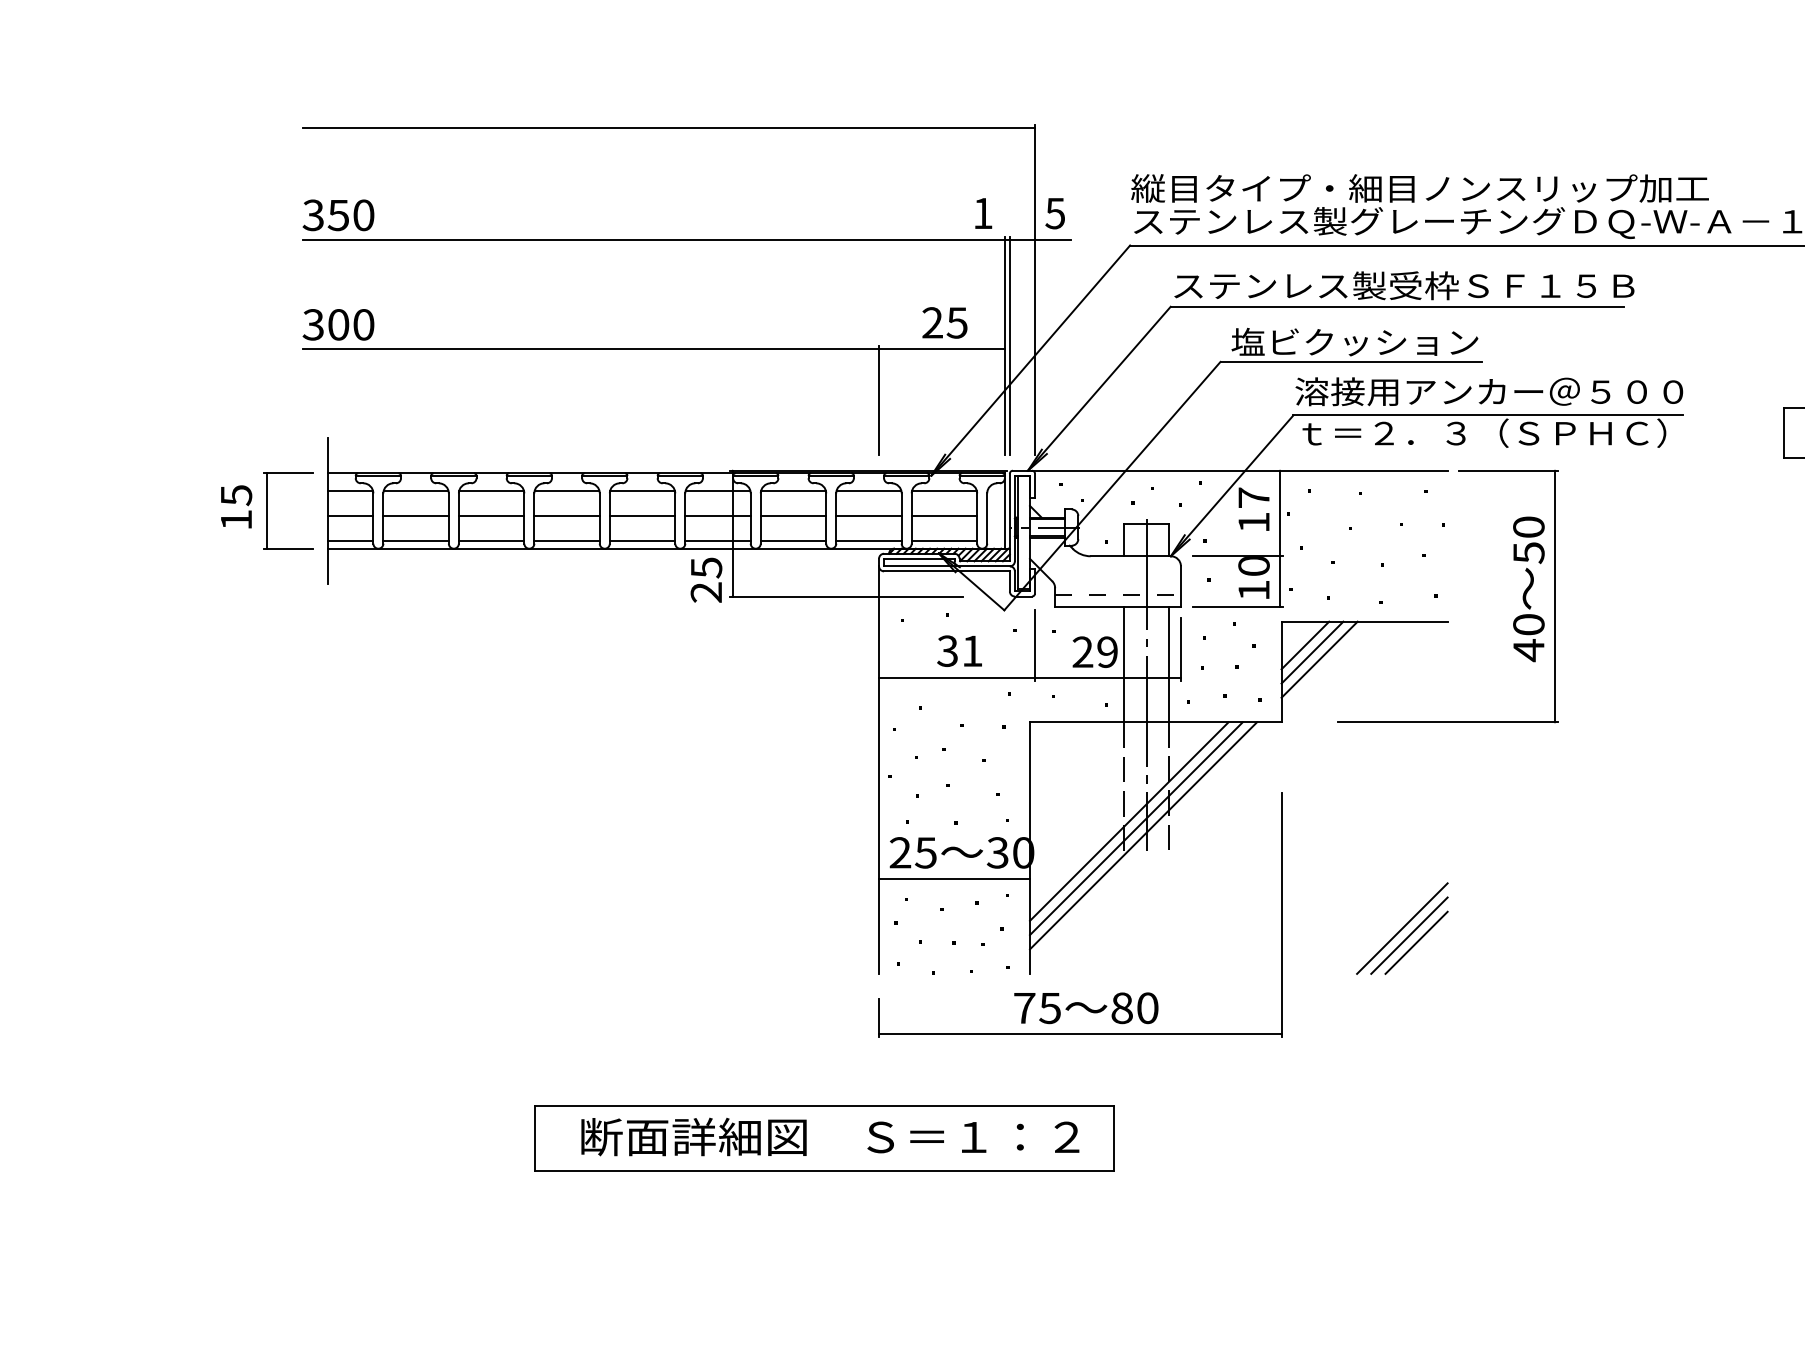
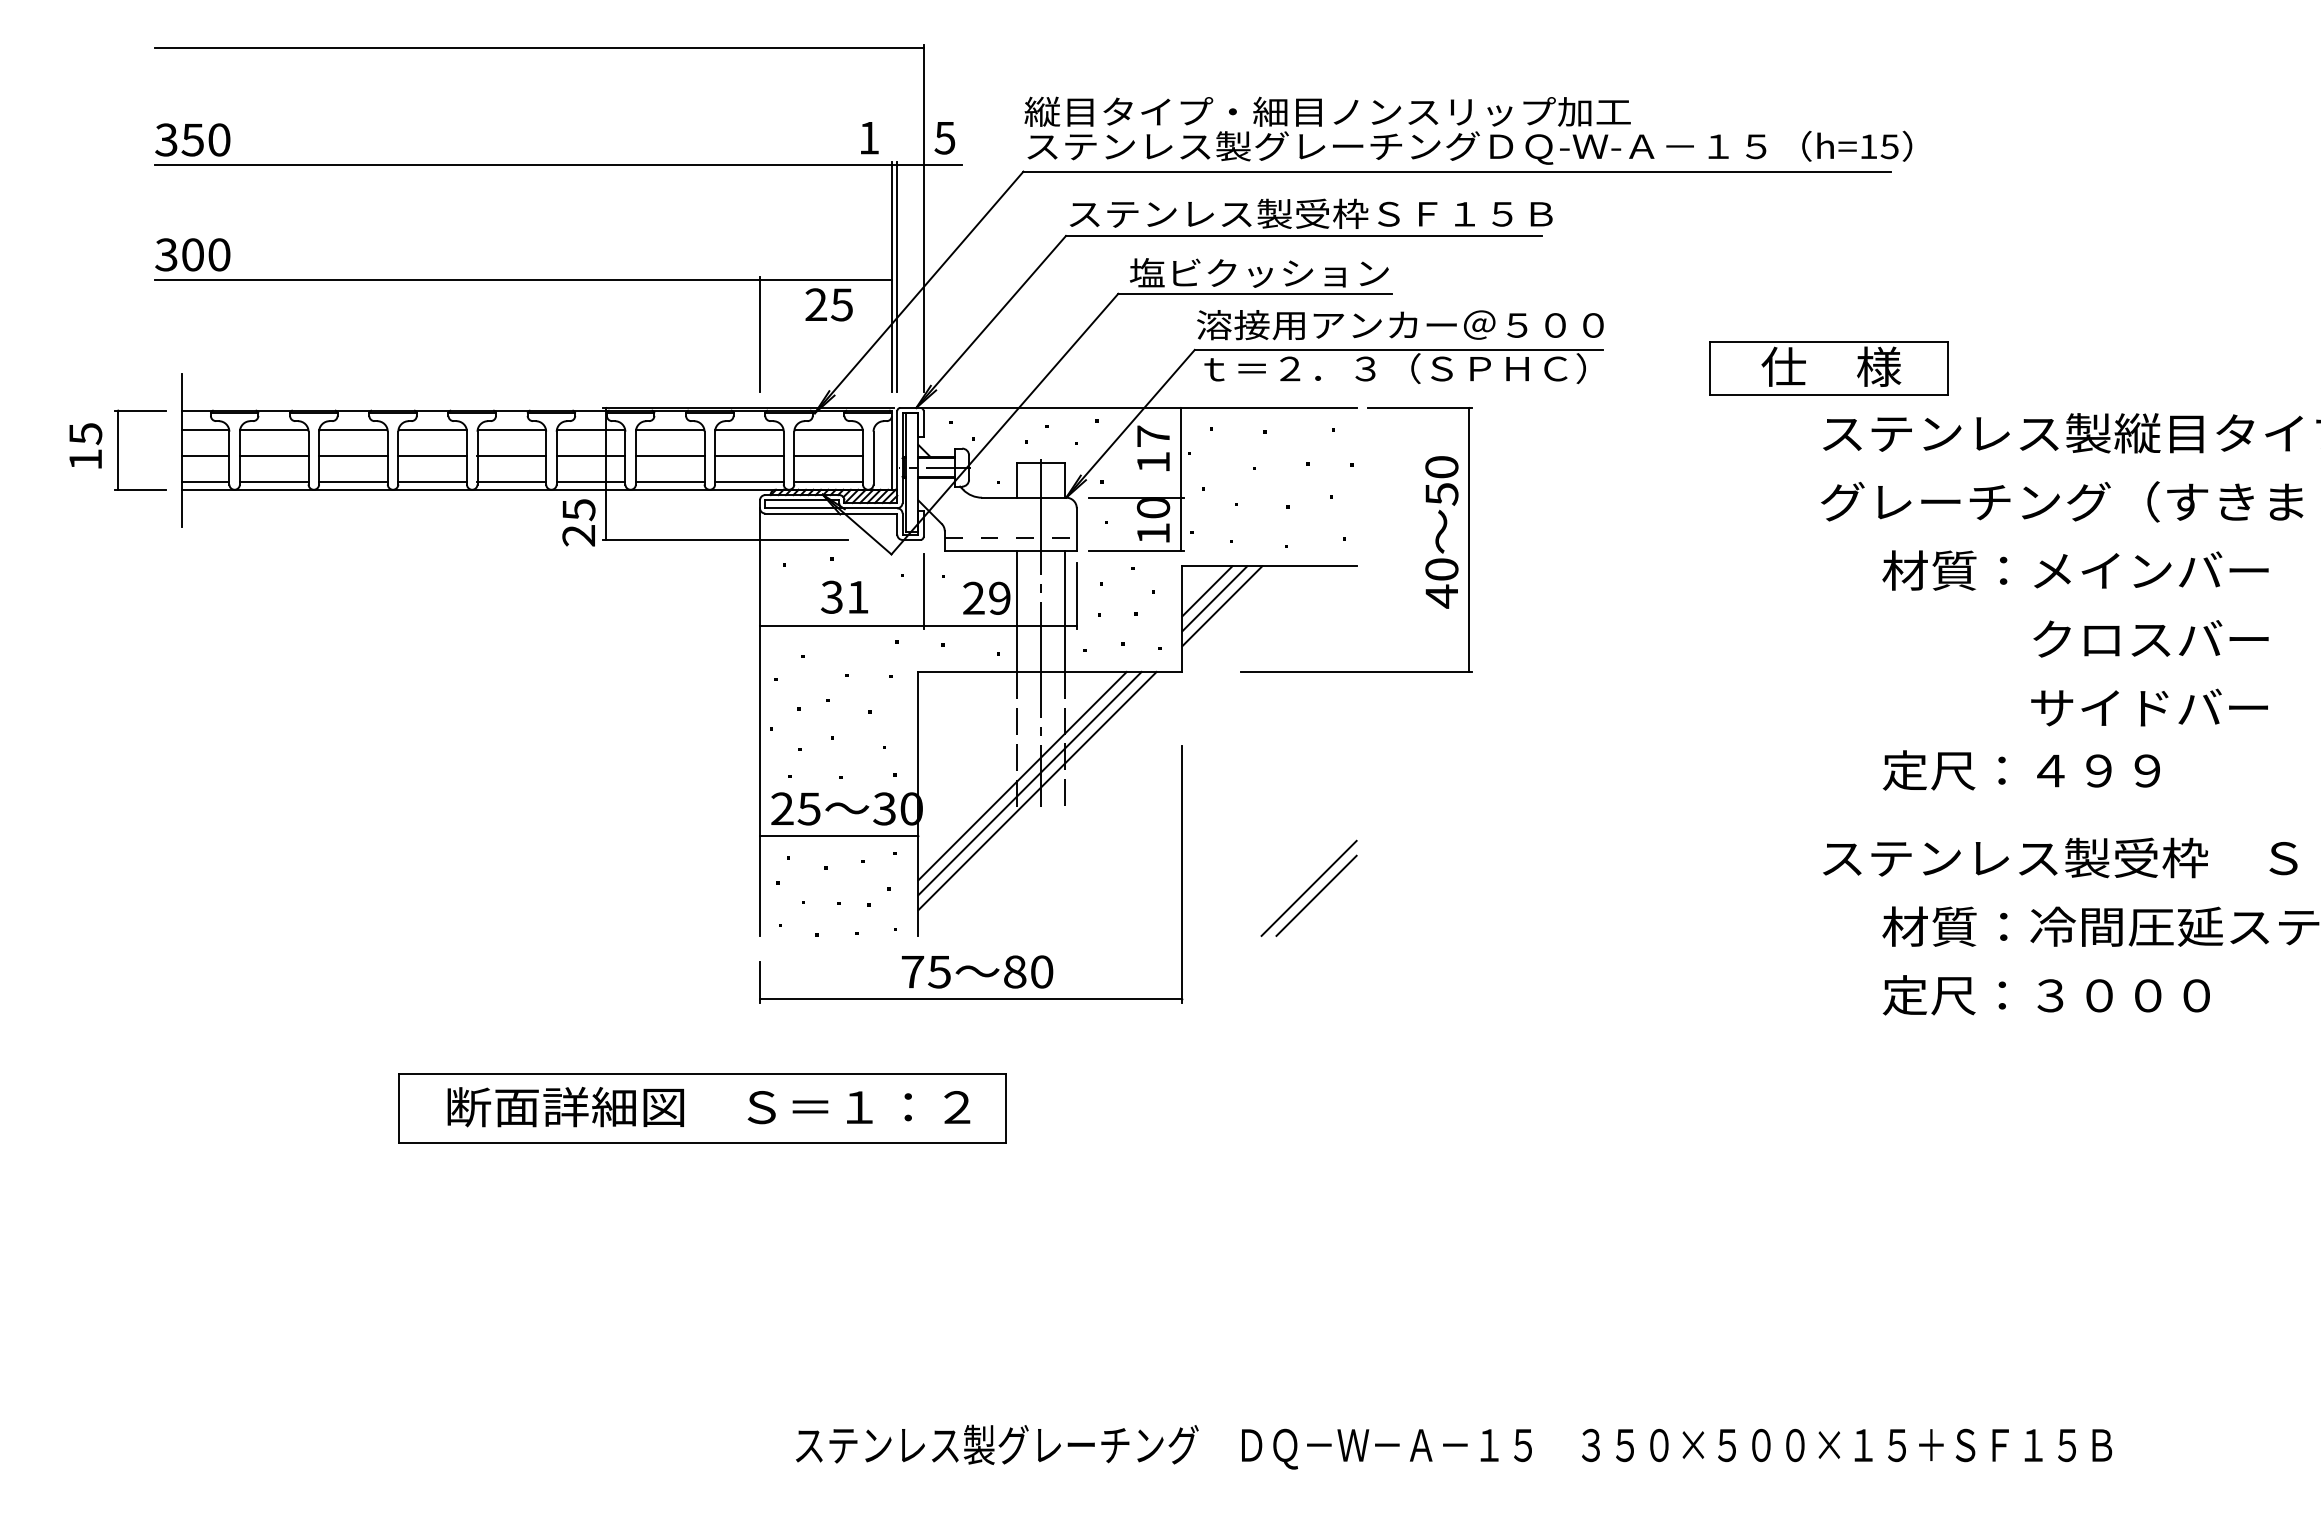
text: (944, 322) -> (828, 304), moved
line: (1416, 942) -> (1323, 902), removed

